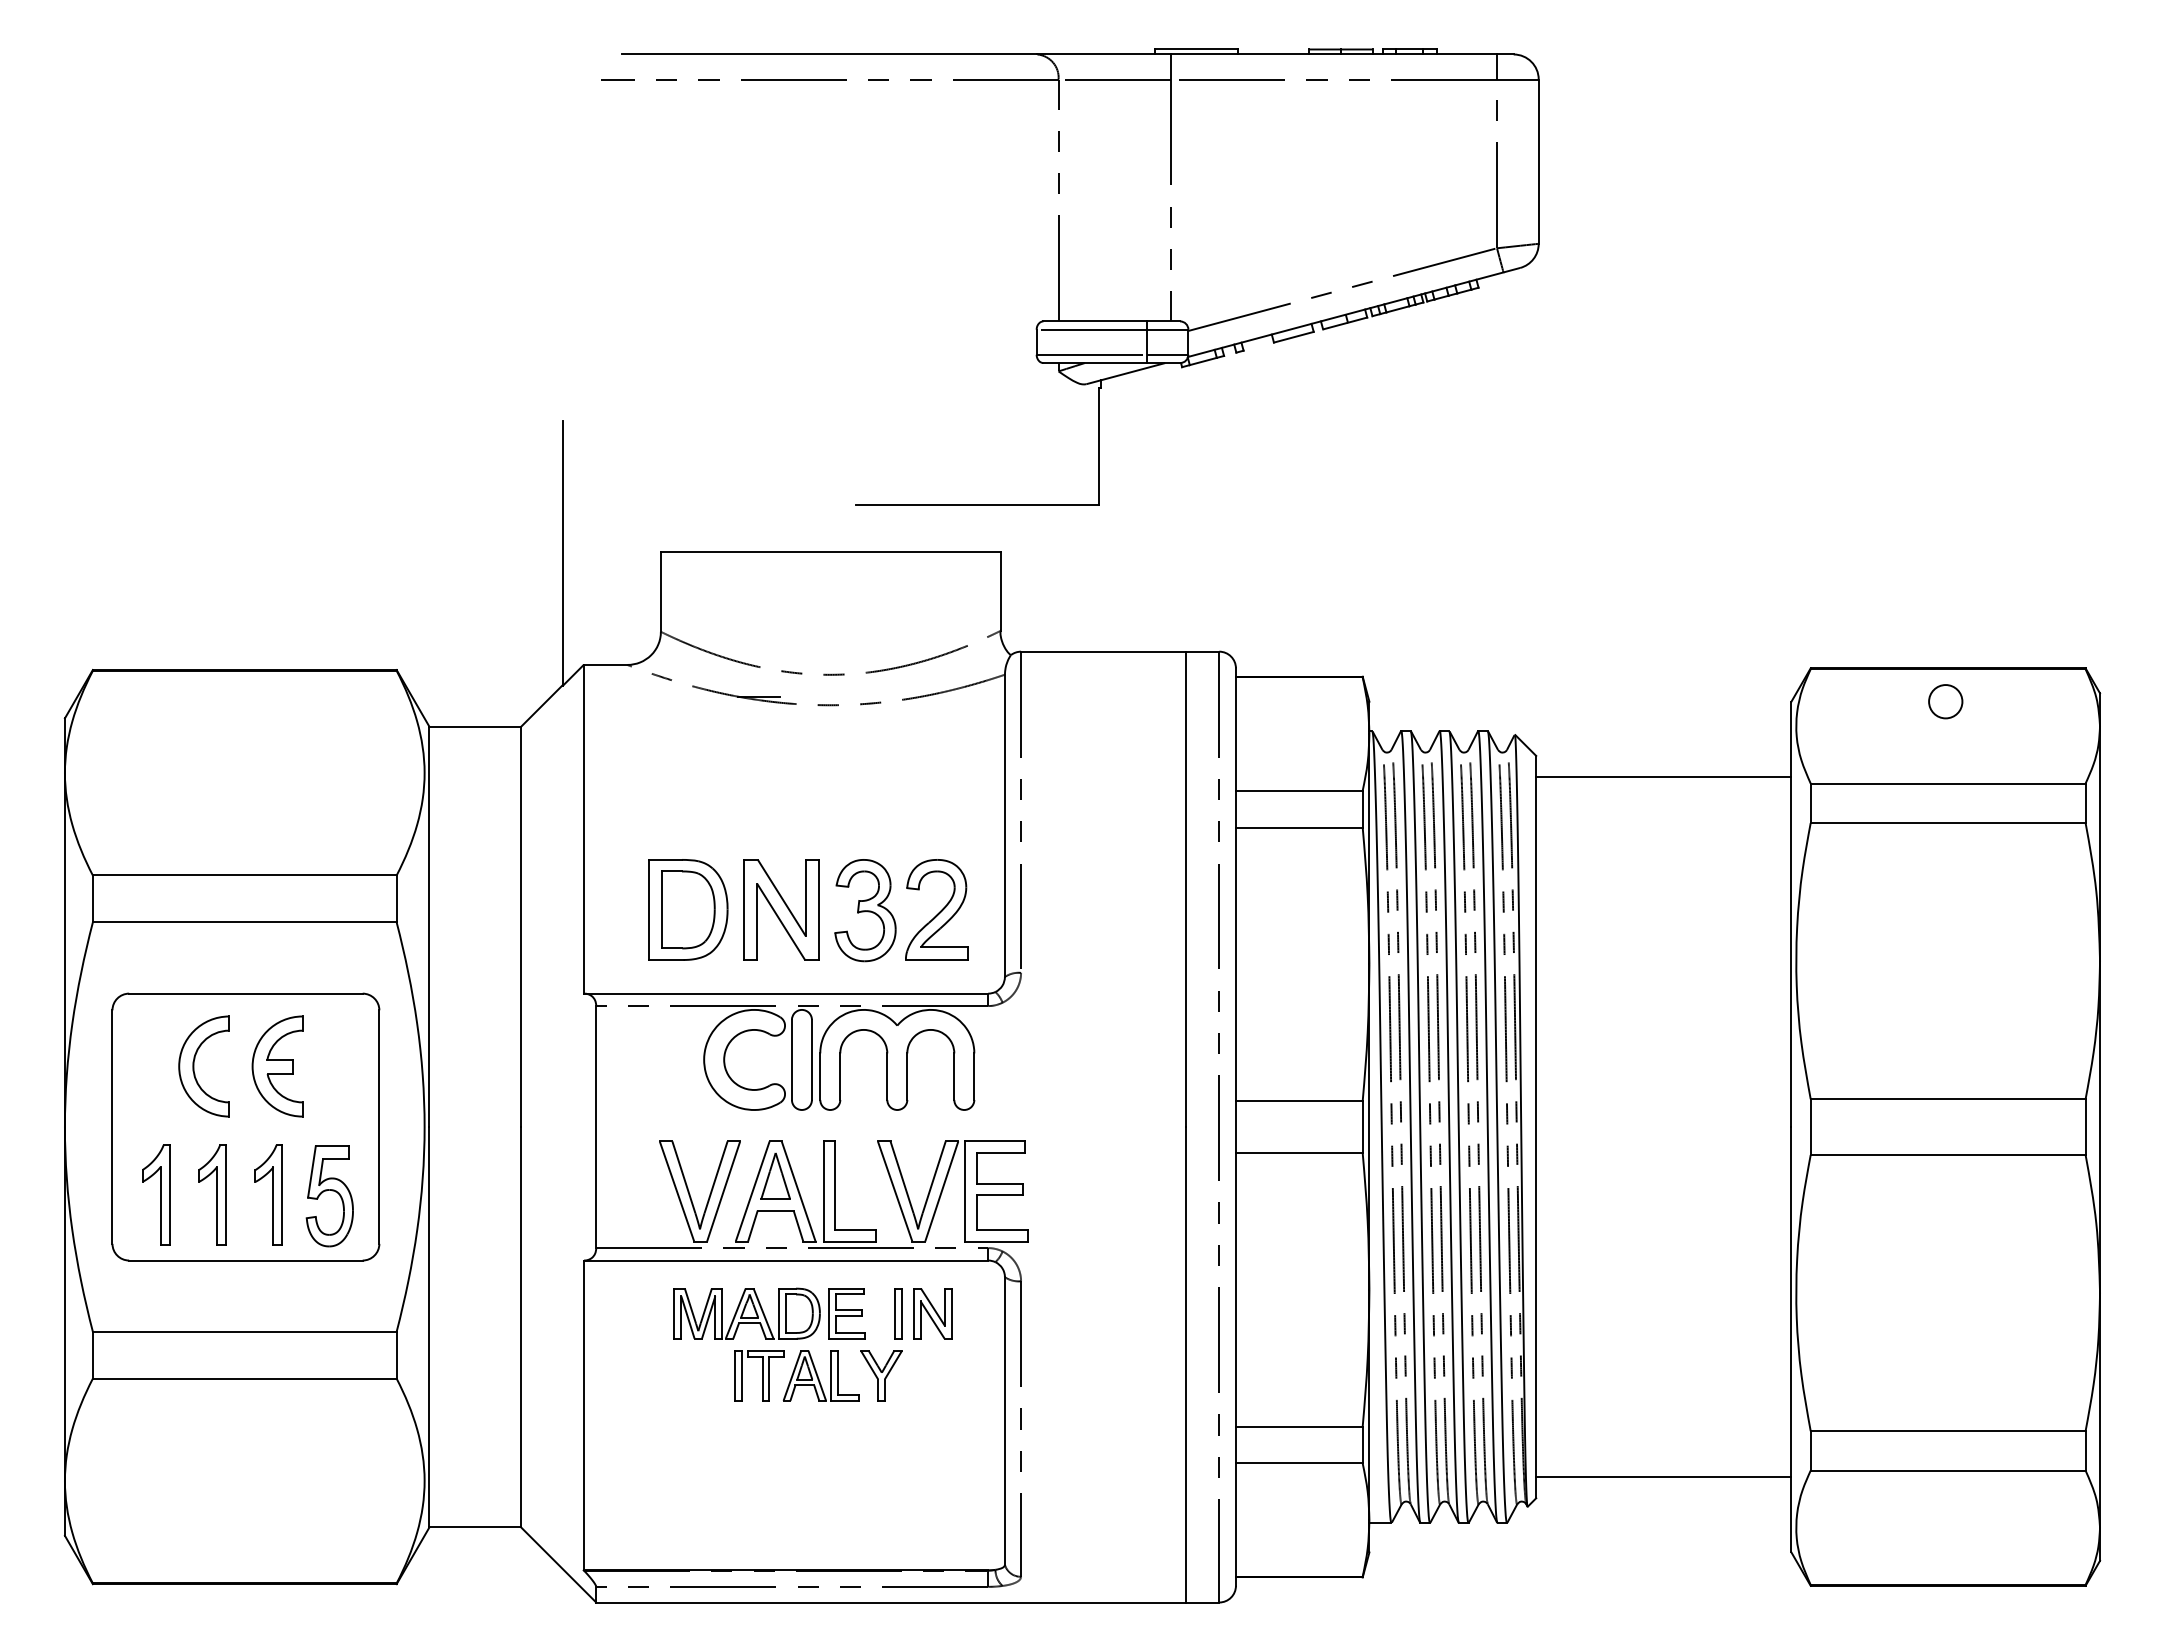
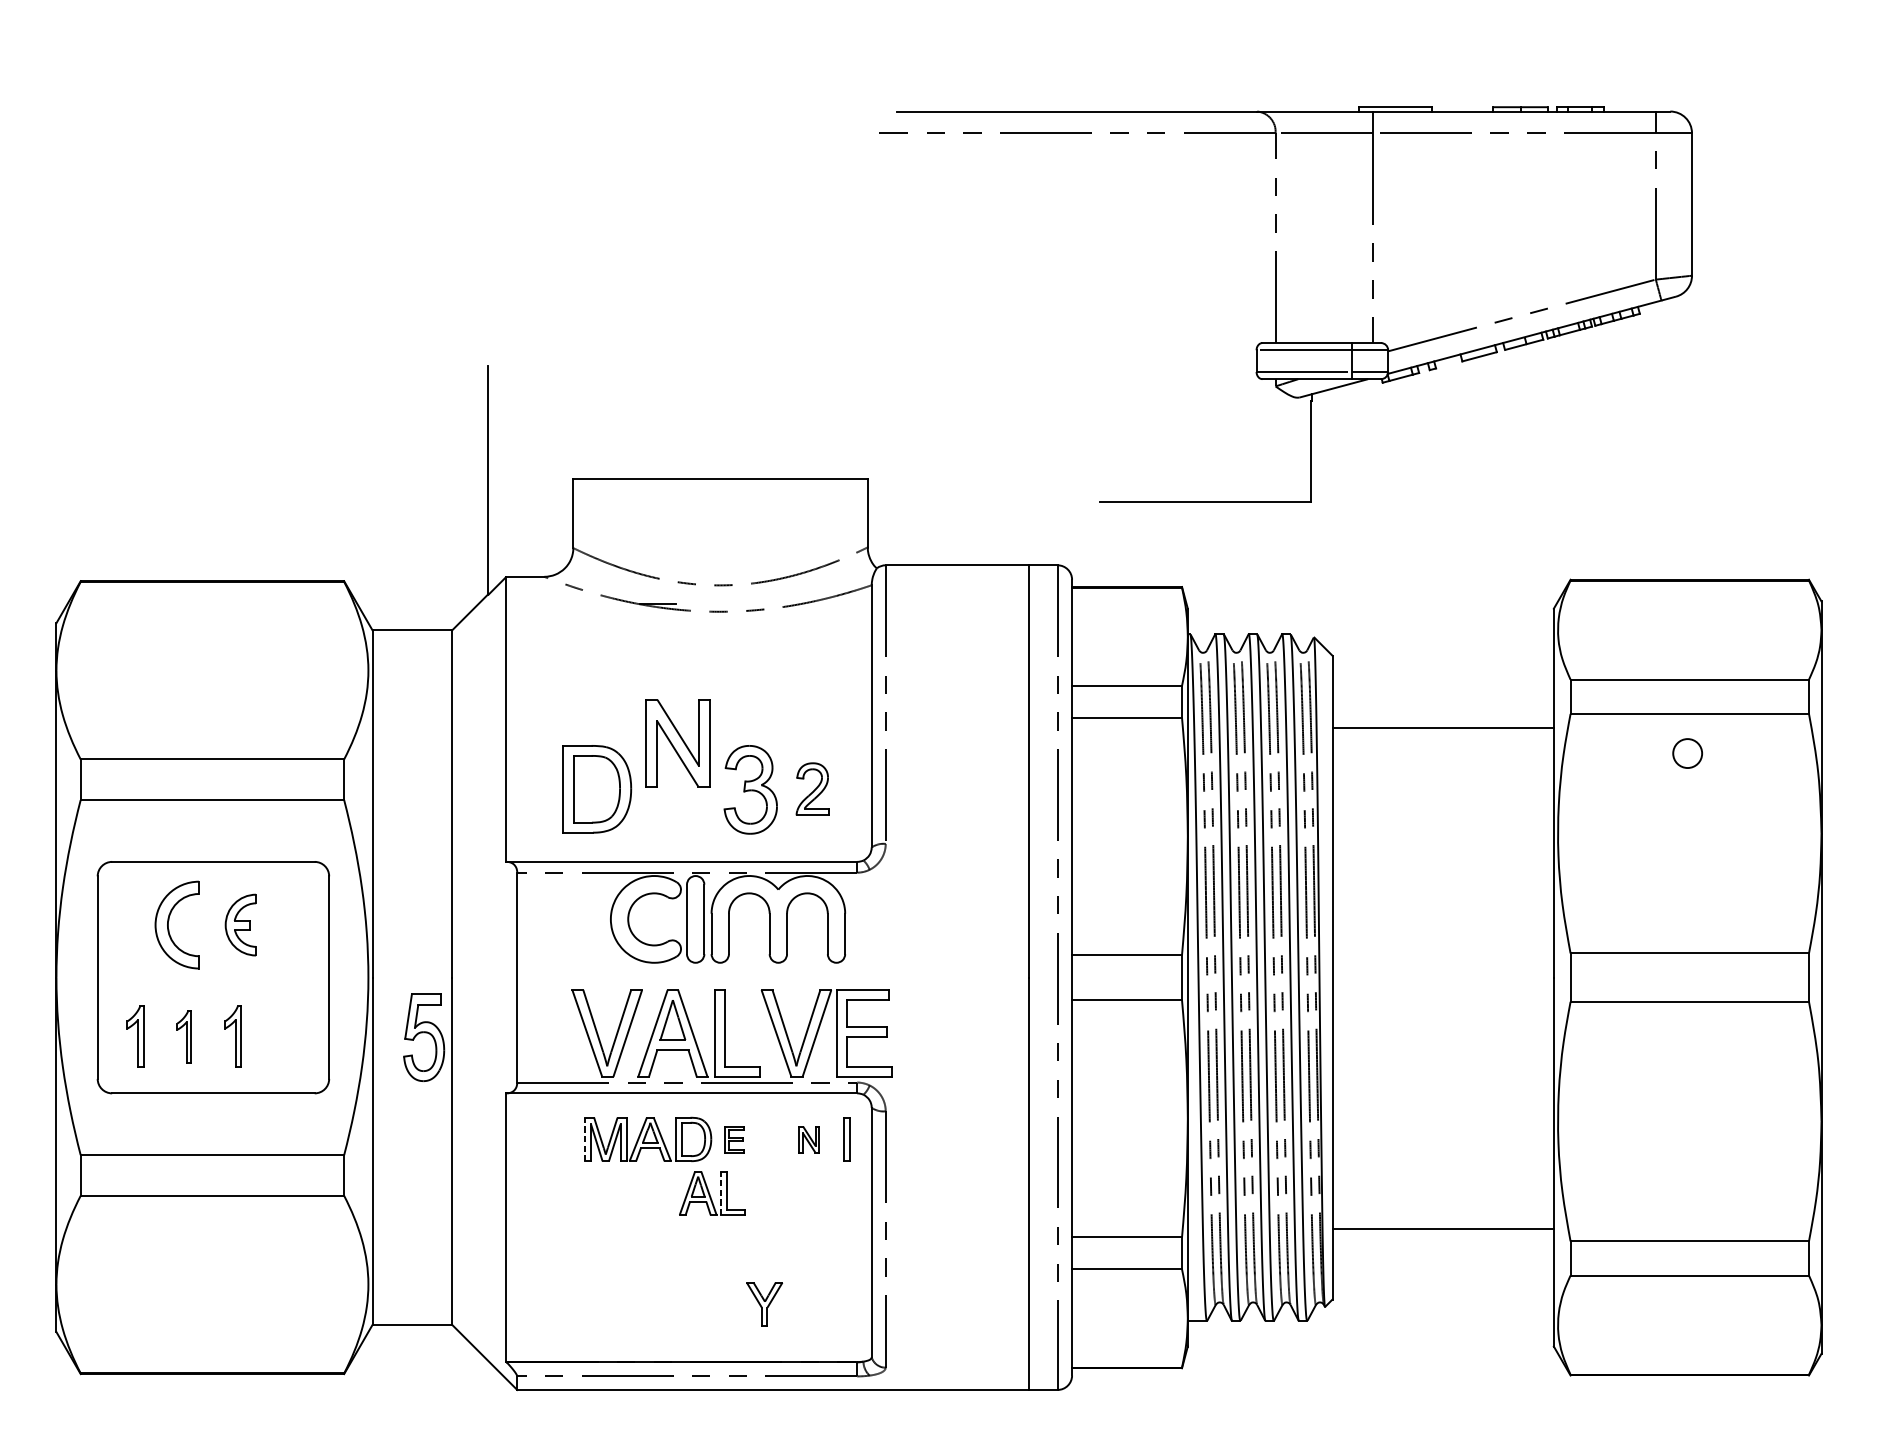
part: (1059, 276) -> (1276, 304), moved
circle: (1945, 701) -> (1687, 753), moved
line: (1663, 776) -> (1442, 727), moved
part: (781, 909) -> (677, 742), moved
part: (936, 909) -> (812, 788), size x0.6
part: (277, 1066) -> (240, 925), size x0.7
part: (156, 1194) -> (135, 1036), size x0.7
part: (212, 1194) -> (184, 1036), size x0.6
part: (268, 1194) -> (233, 1036), size x0.7
part: (329, 1196) -> (423, 1037), moved
line: (674, 1313) -> (585, 1139), solid -> dashed
part: (846, 1313) -> (734, 1139), size x0.6
part: (898, 1313) -> (847, 1139), moved
part: (932, 1313) -> (808, 1139), size x0.6
part: (759, 1375) -> (658, 1193), removed
line: (831, 1375) -> (721, 1193), solid -> dashed
part: (881, 1375) -> (764, 1304), moved
line: (1663, 1477) -> (1442, 1228), moved

